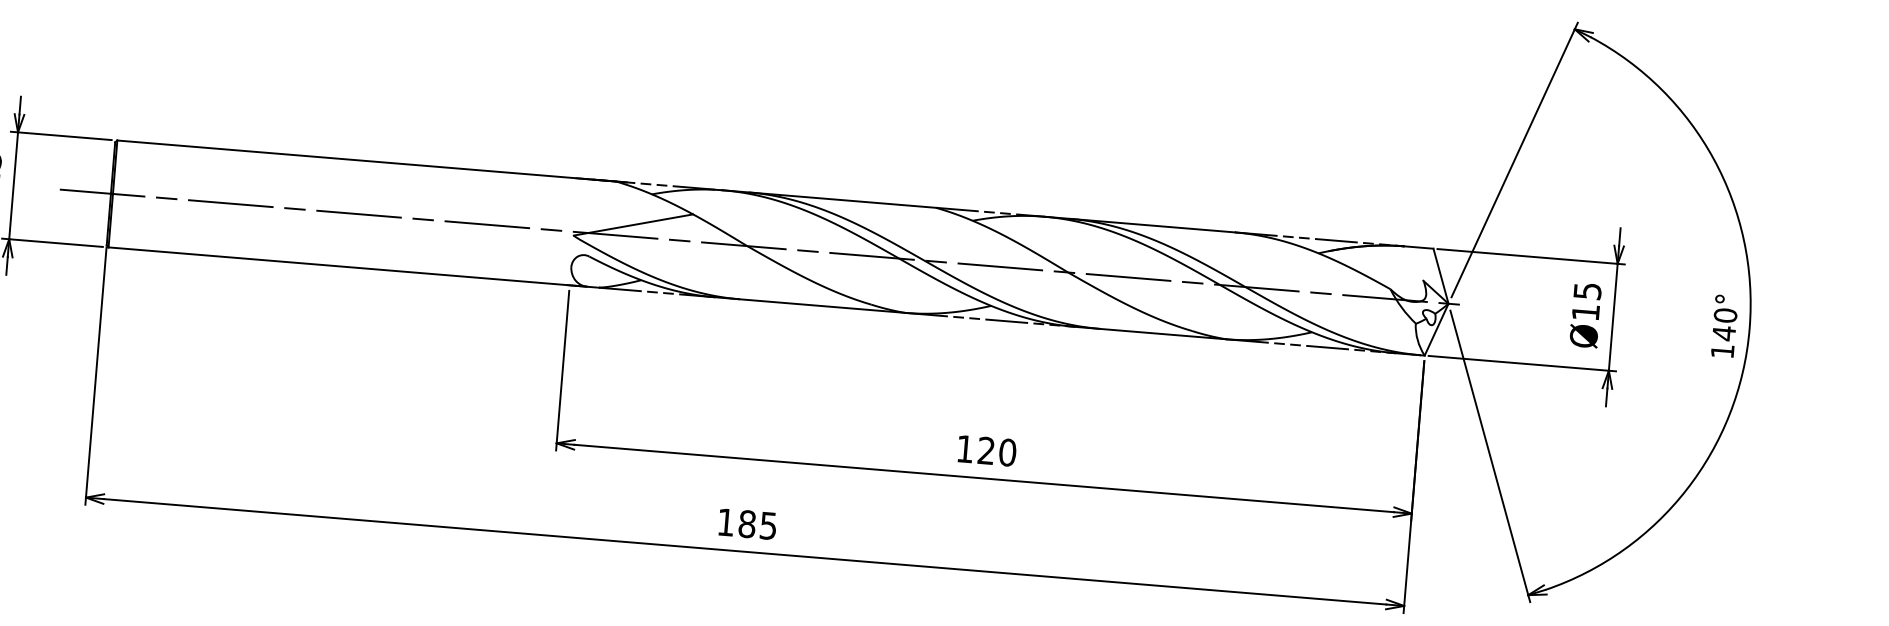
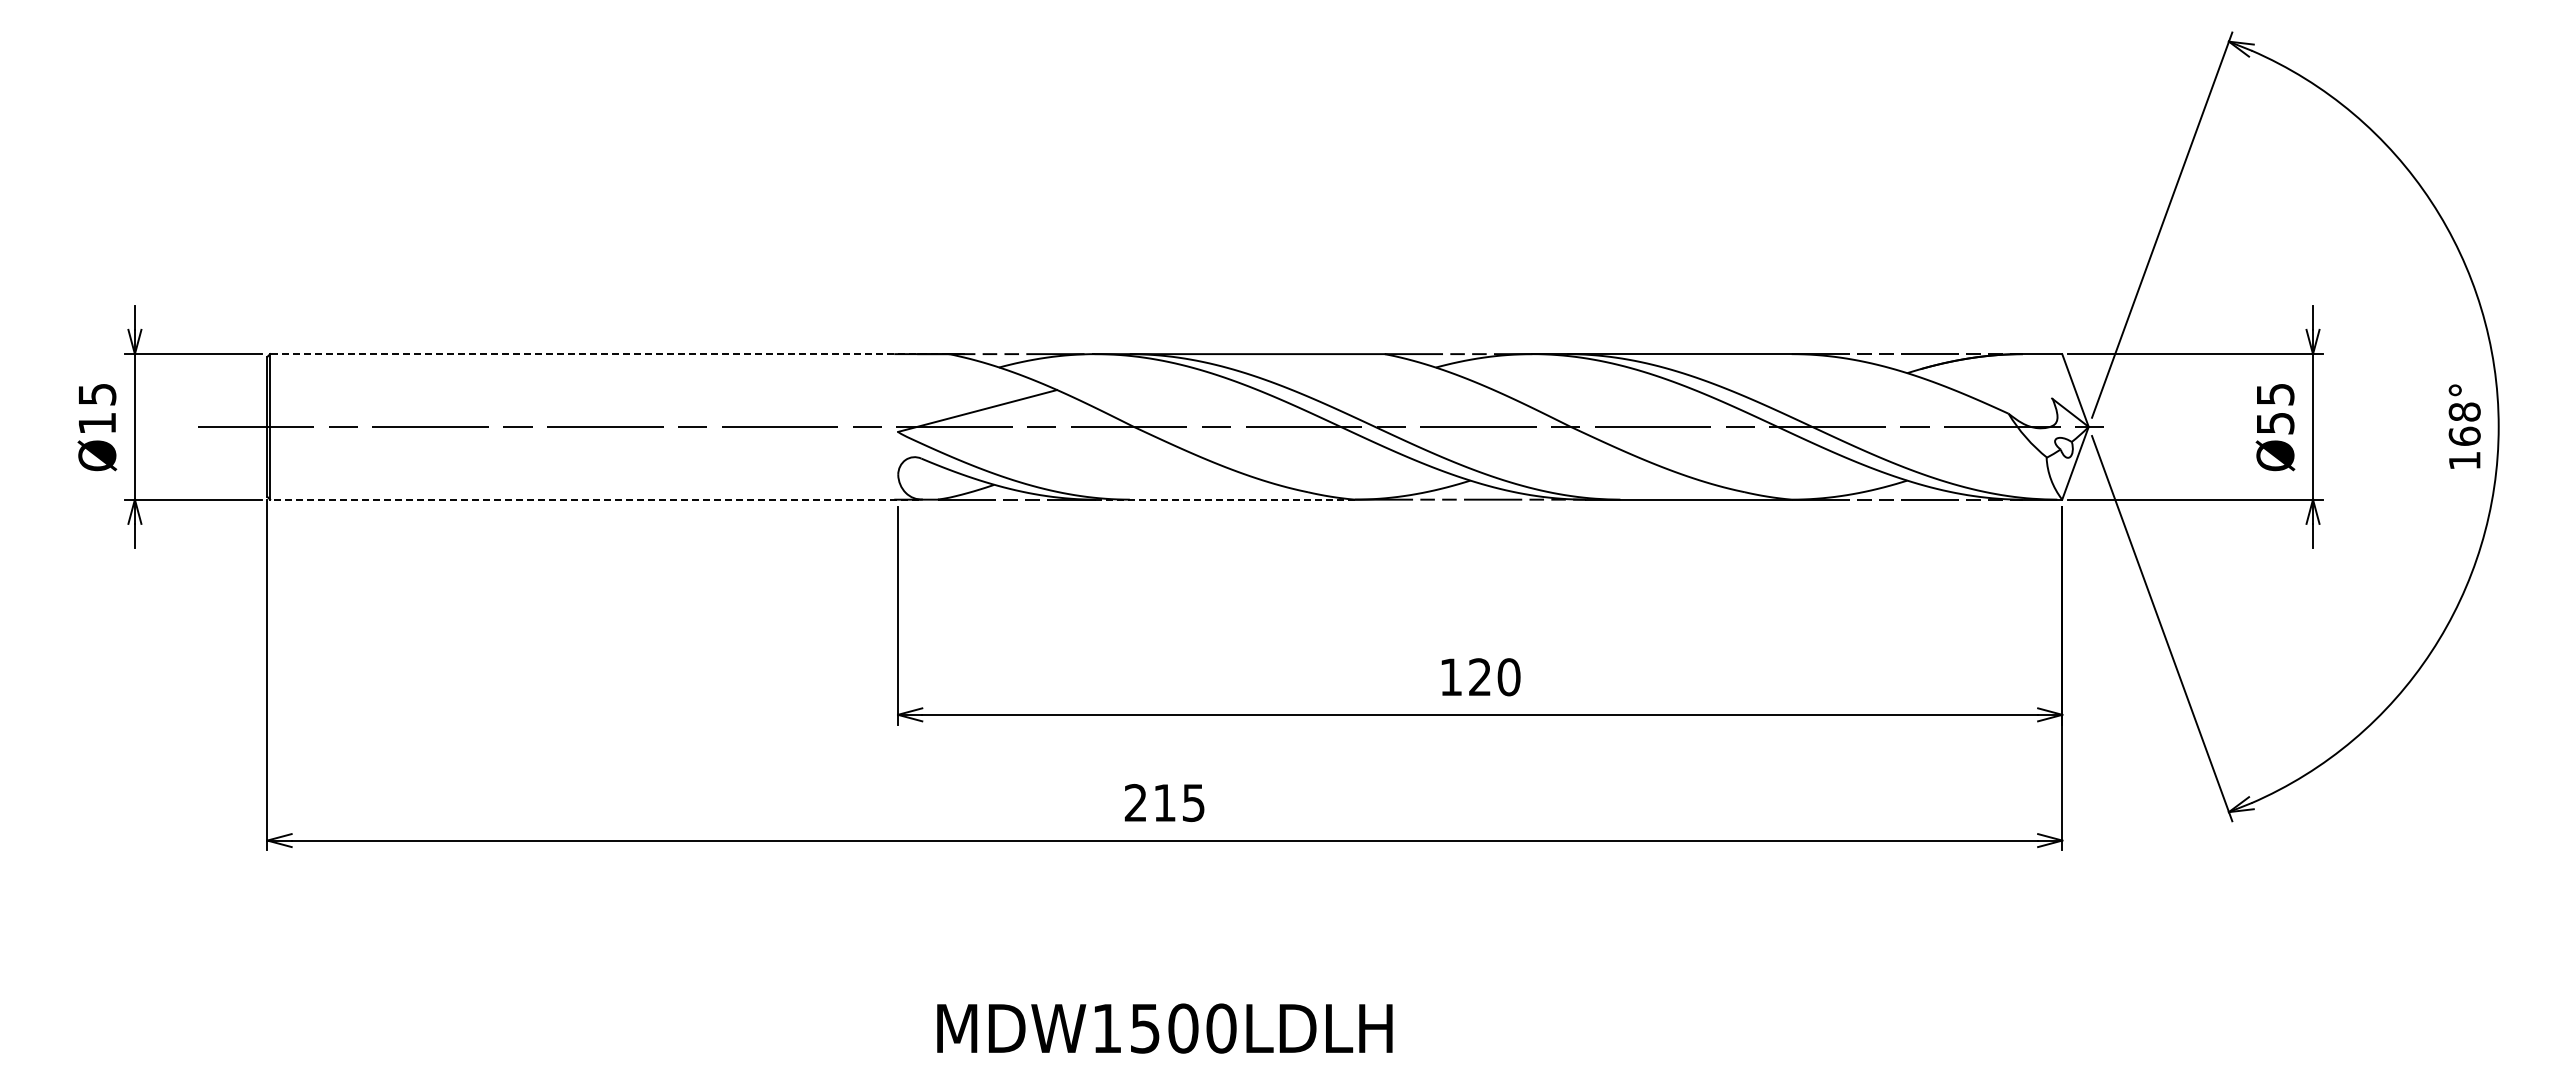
line: (365, 161) -> (608, 354), solid -> dashed
line: (346, 266) -> (594, 499), solid -> dashed
line: (810, 304) -> (1225, 499), solid -> dashed
text: (1585, 312) -> (2275, 423), Ø15 -> Ø55
text: (1724, 324) -> (2464, 424), 140° -> 168°
text: (736, 523) -> (1150, 803), 185 -> 215

